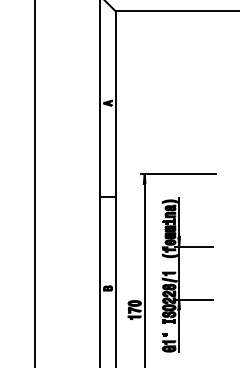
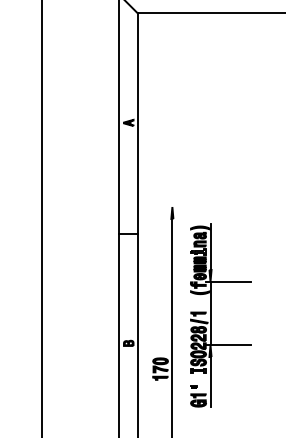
line: (178, 174) -> (212, 207), removed
part: (180, 275) -> (211, 315), moved

